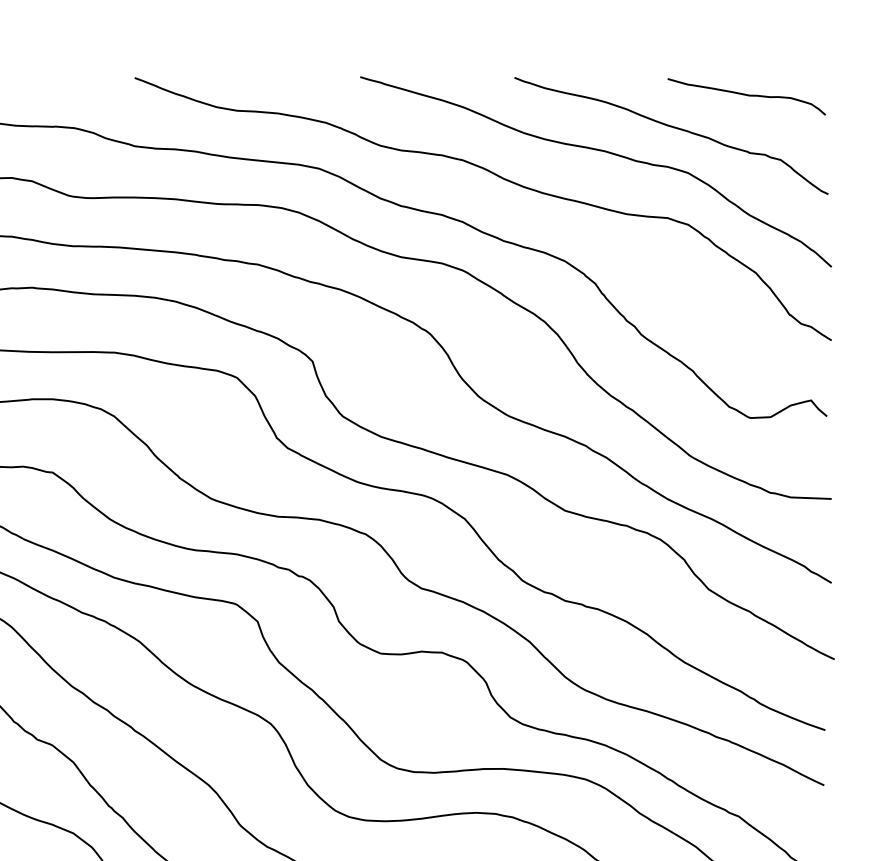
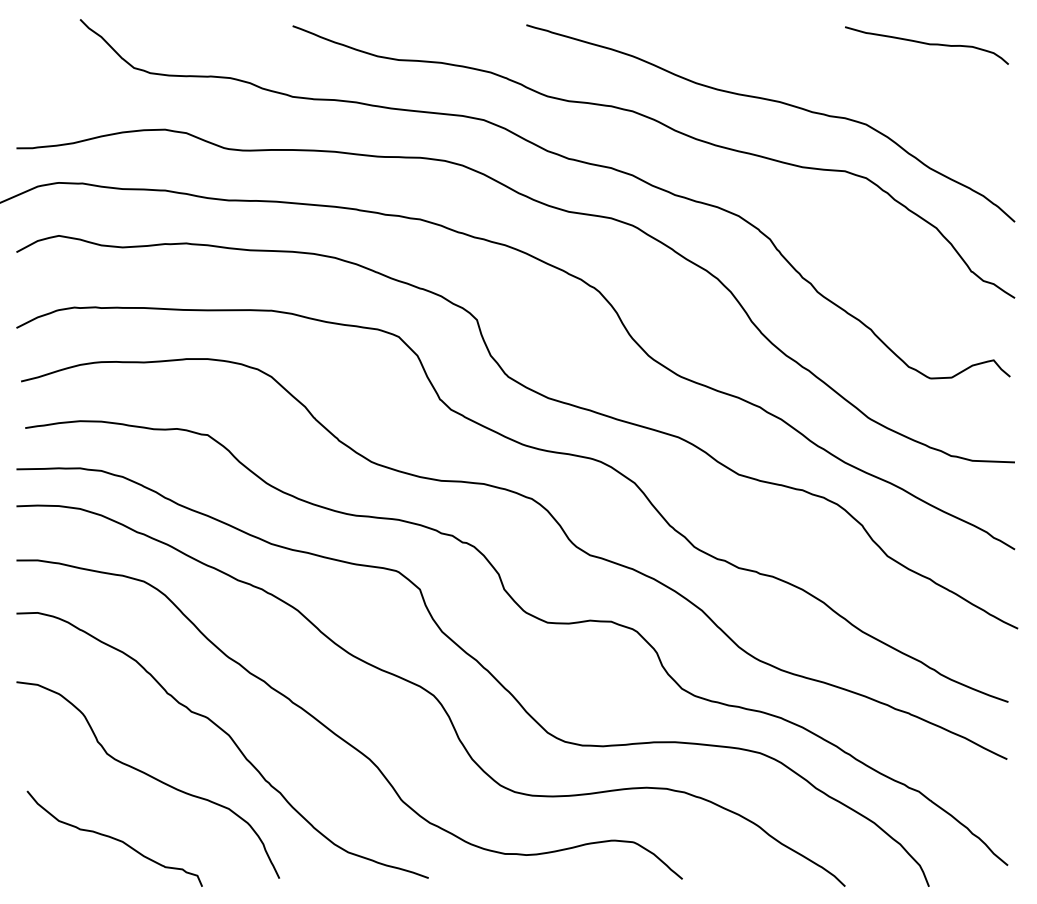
curve: (673, 128) -> (851, 78), removed

